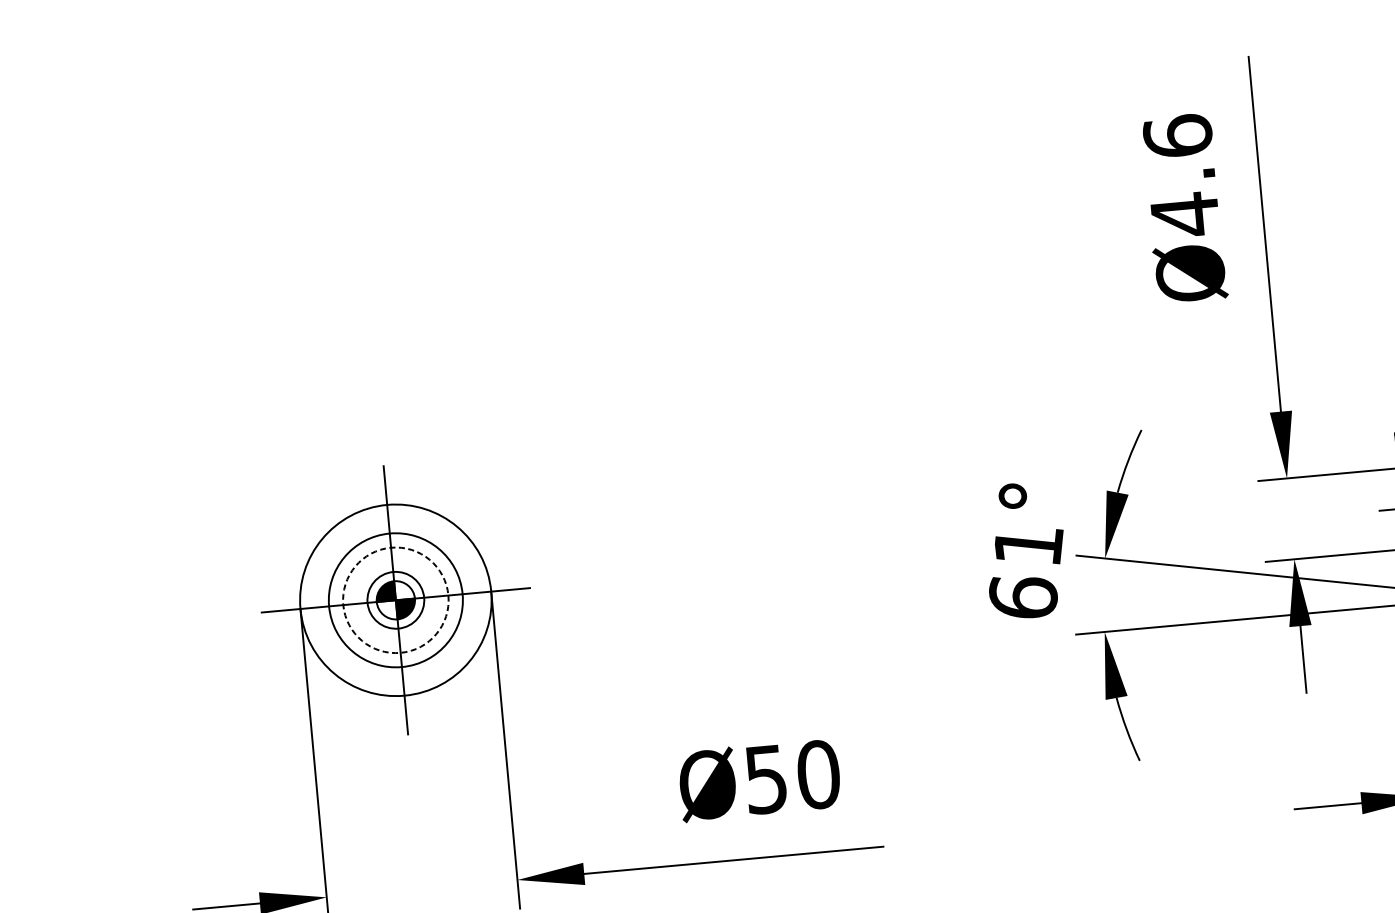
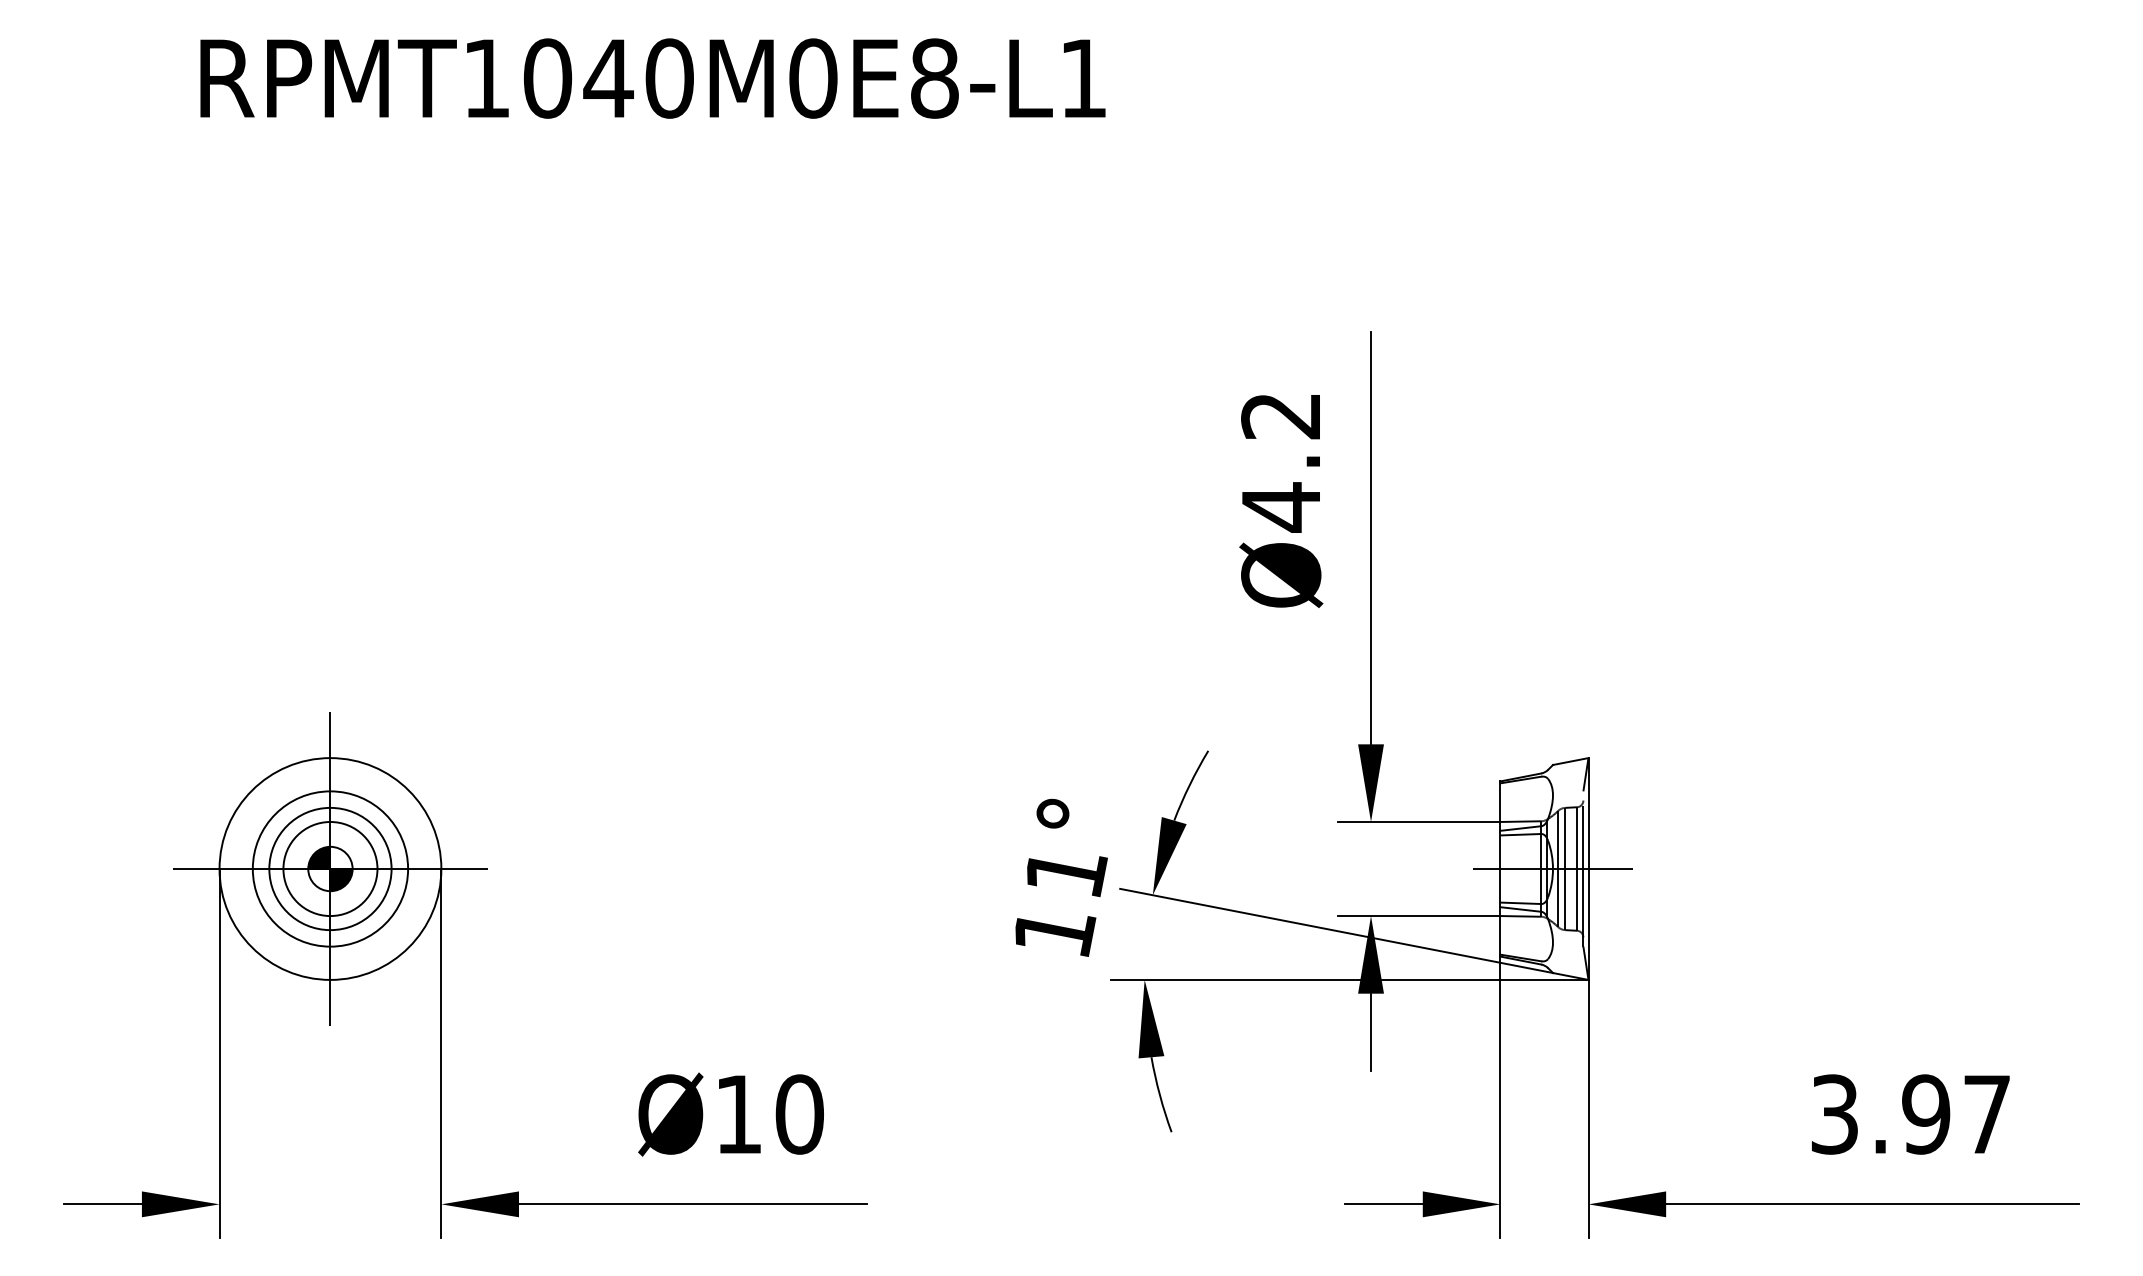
text: (1178, 135) -> (1281, 415), Ø4.6 -> Ø4.2
text: (1024, 596) -> (1055, 930), 61° -> 11°
circle: (395, 599) -> (330, 868), dashed -> solid
circle: (395, 599) -> (330, 868), size x1.43
text: (765, 779) -> (738, 1114), Ø50 -> Ø10

